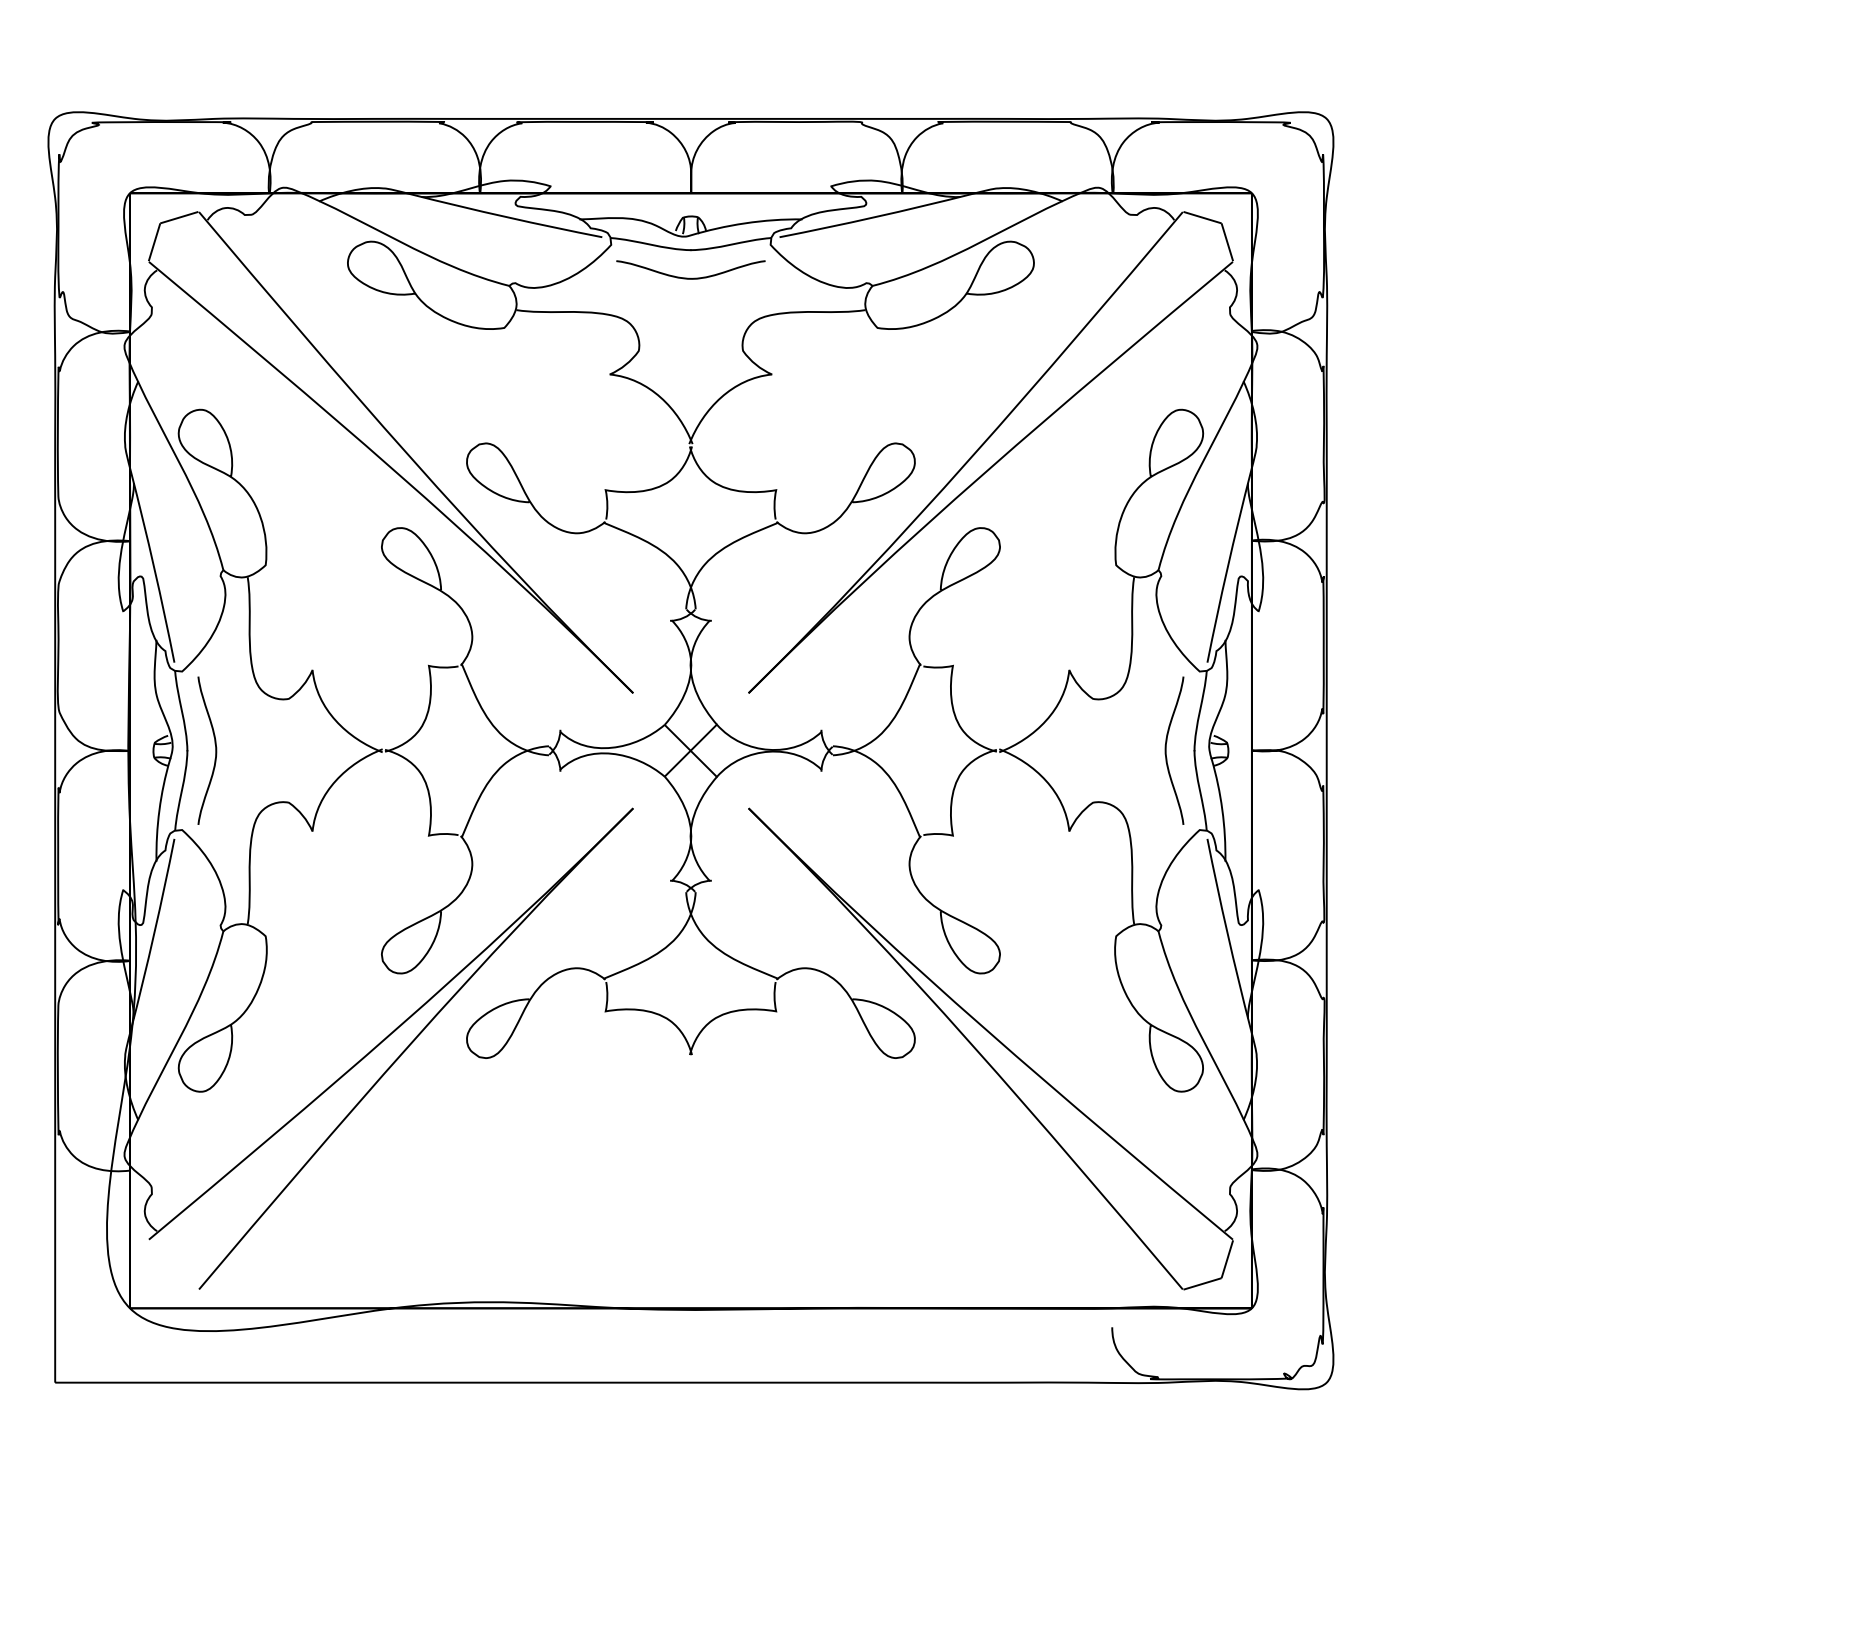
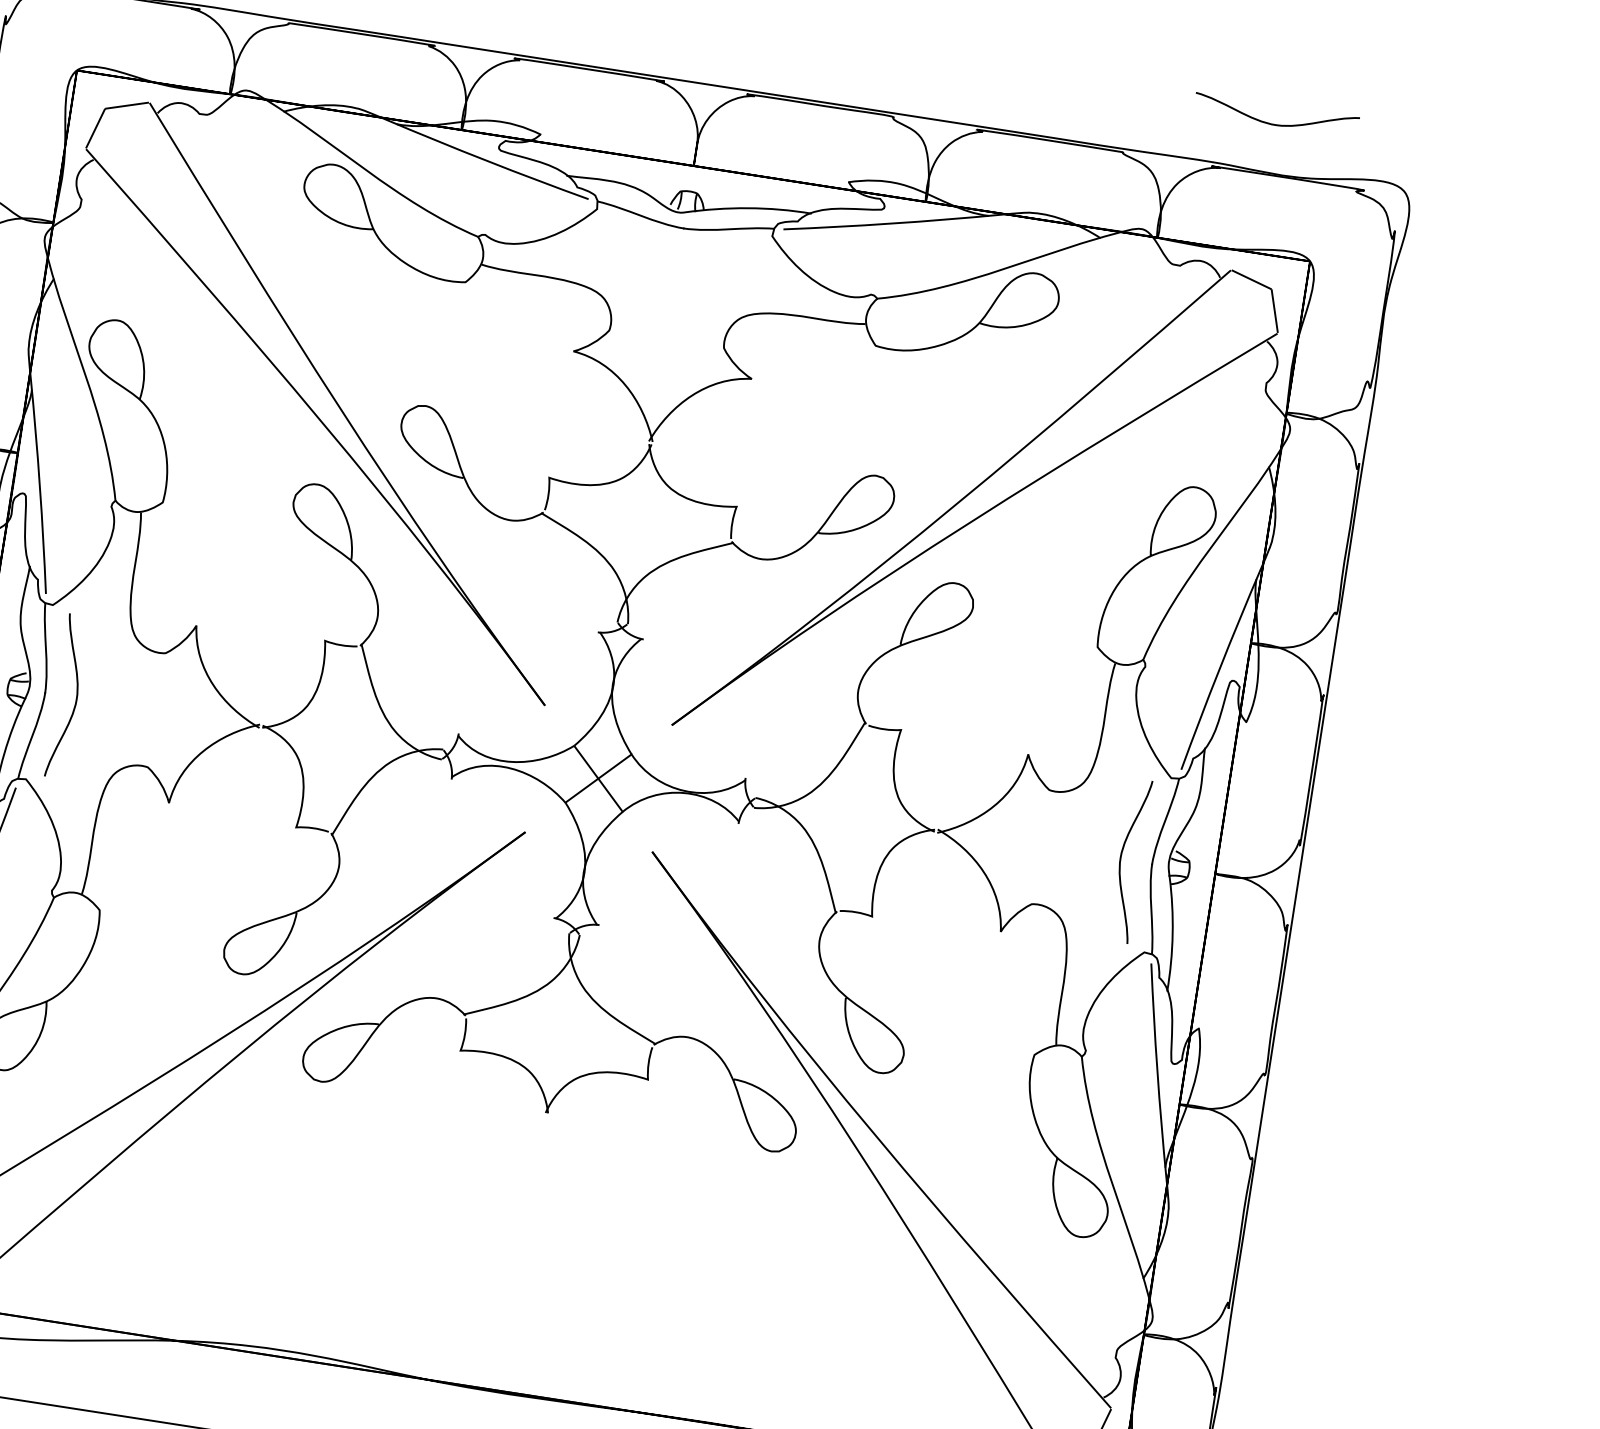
curve: (690, 277) -> (1274, 123), moved

